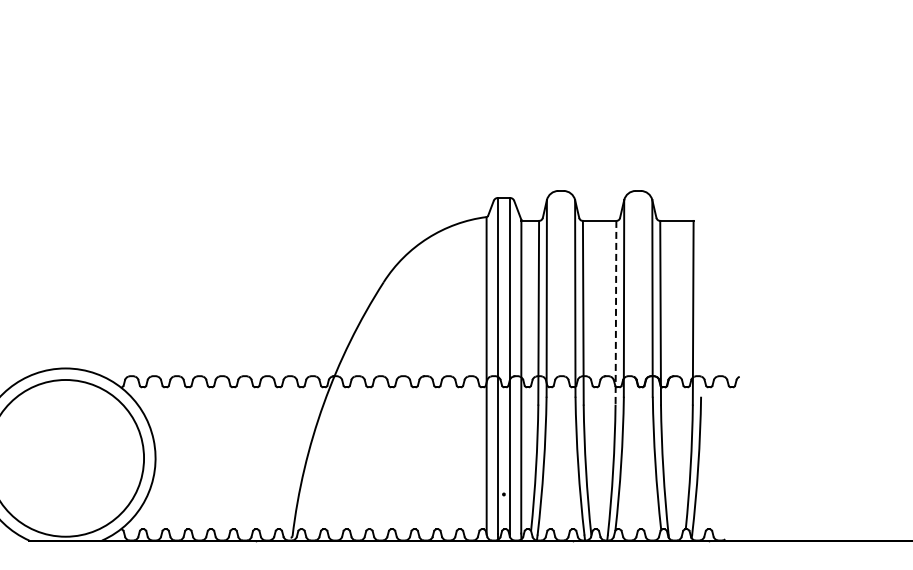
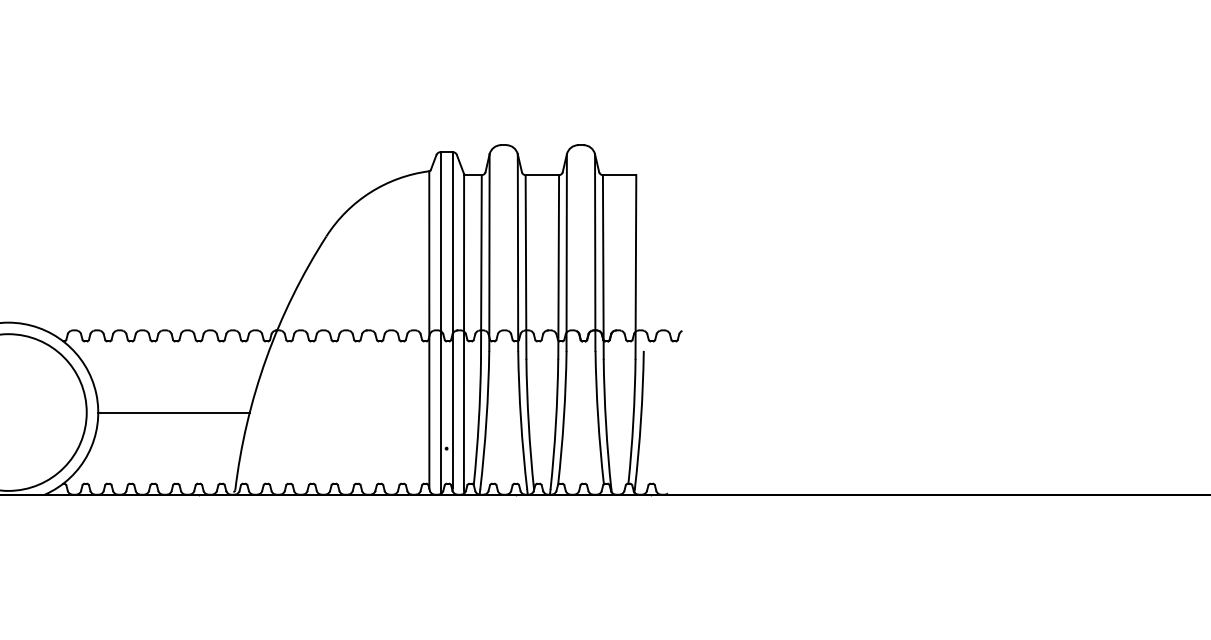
line: (615, 312) -> (558, 266), dashed -> solid
line: (230, 458) -> (173, 412), added

